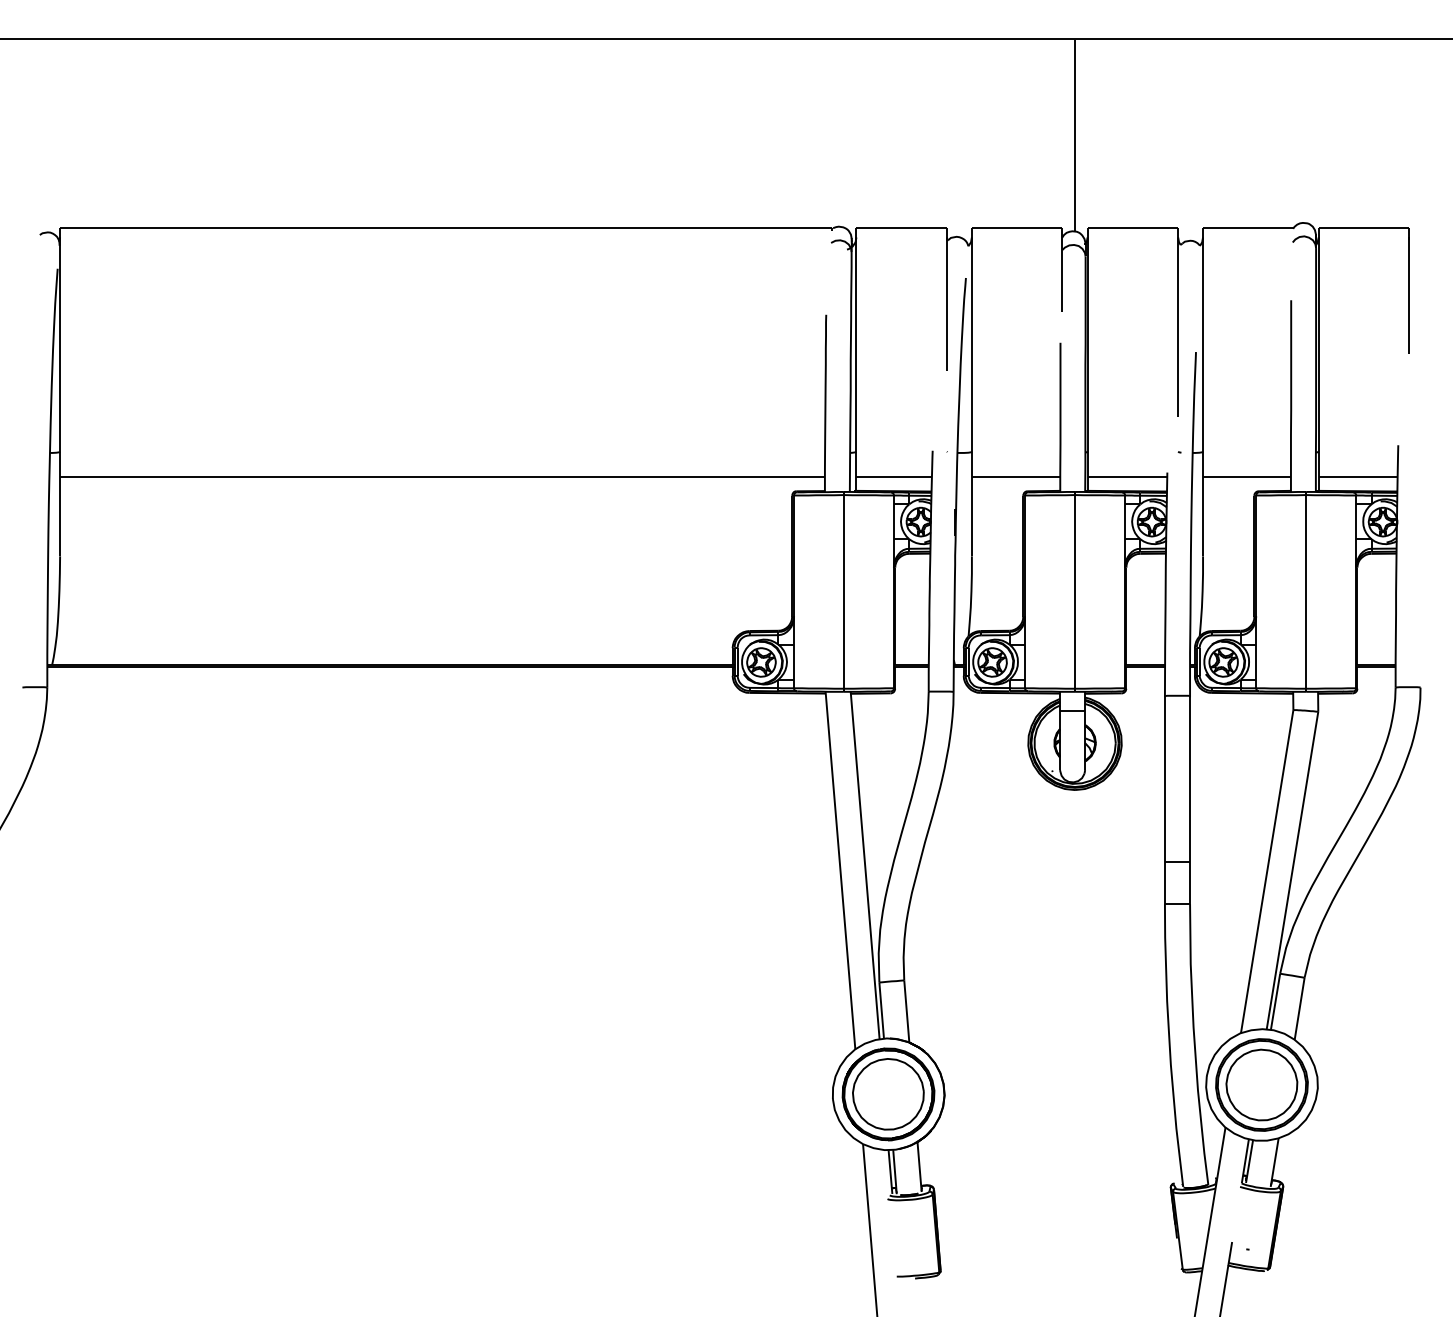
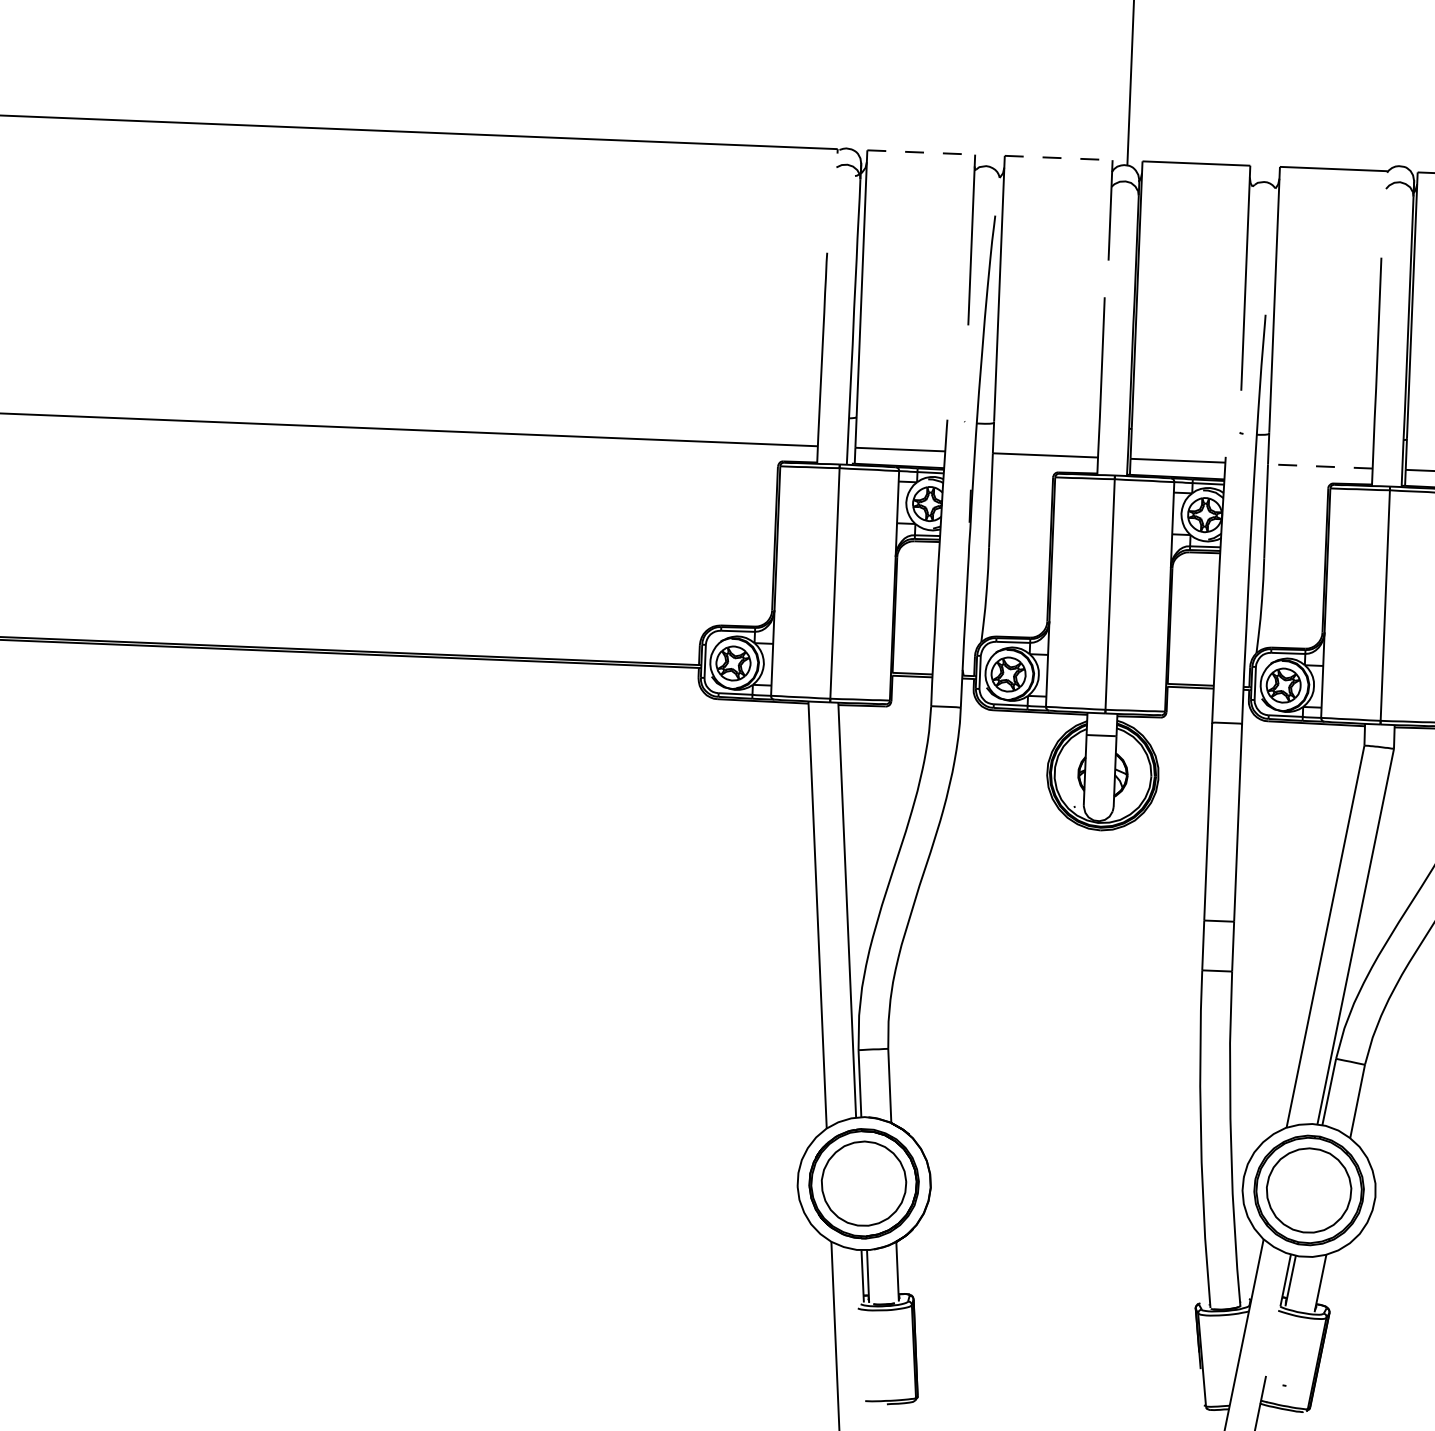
line: (902, 227) -> (922, 152), solid -> dashed
line: (1017, 227) -> (1059, 157), solid -> dashed
line: (1247, 477) -> (1320, 466), solid -> dashed

